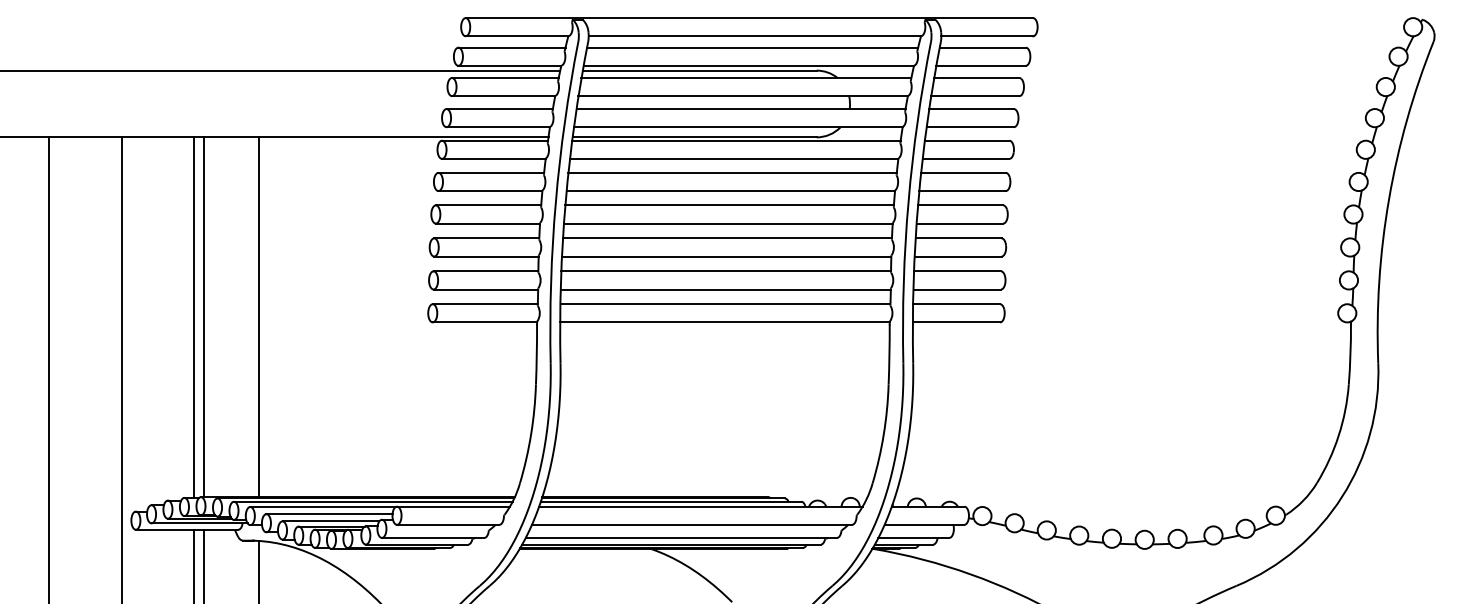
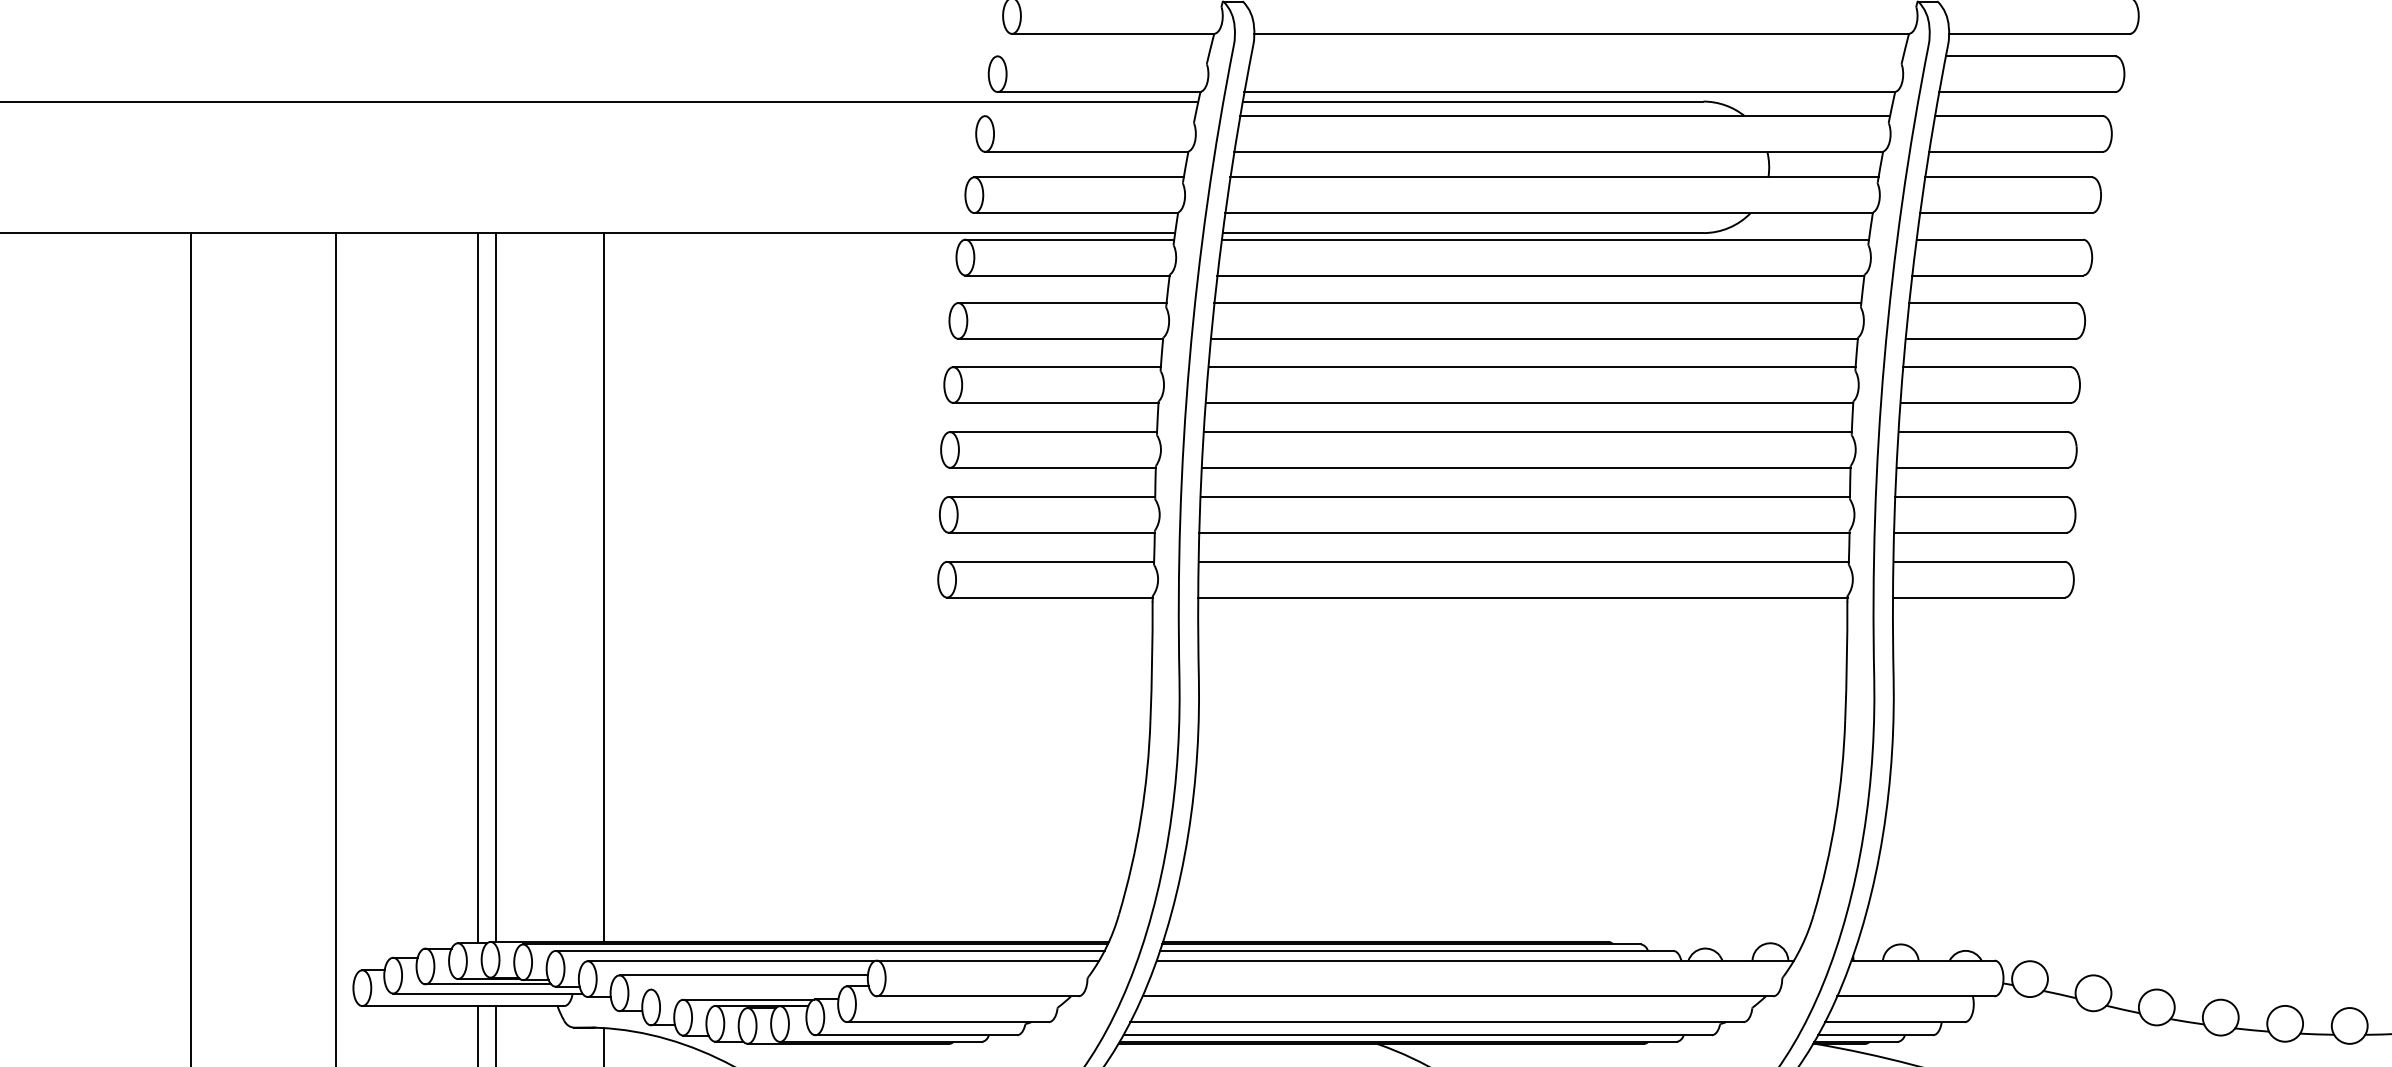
line: (511, 47) -> (1102, 56), removed
line: (752, 47) -> (1577, 56), removed
line: (505, 77) -> (1090, 115), removed
line: (330, 521) -> (745, 989), removed

